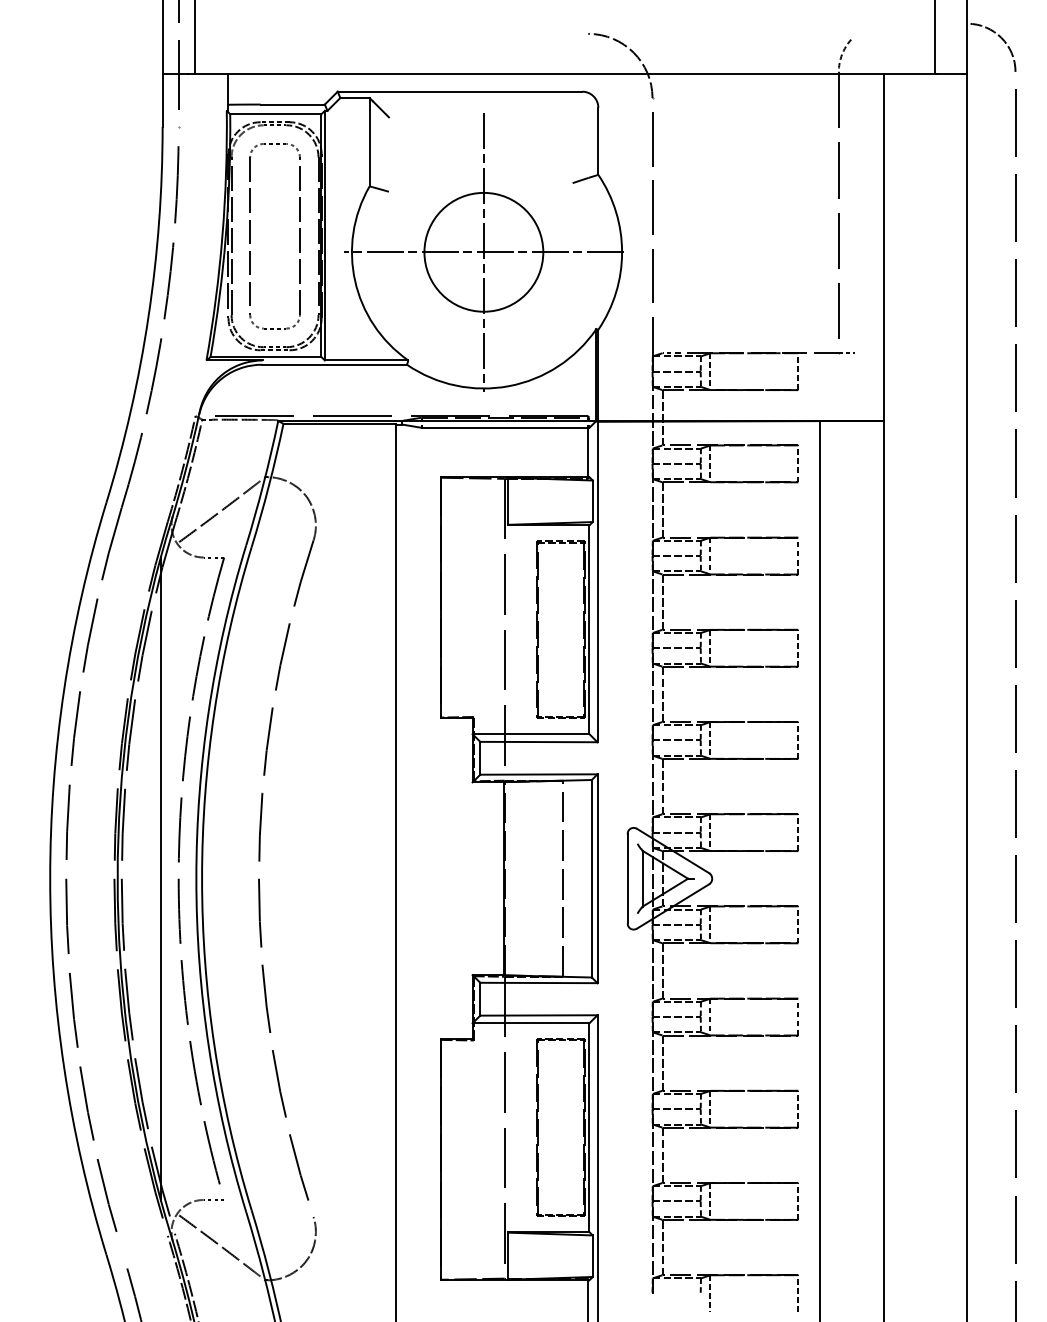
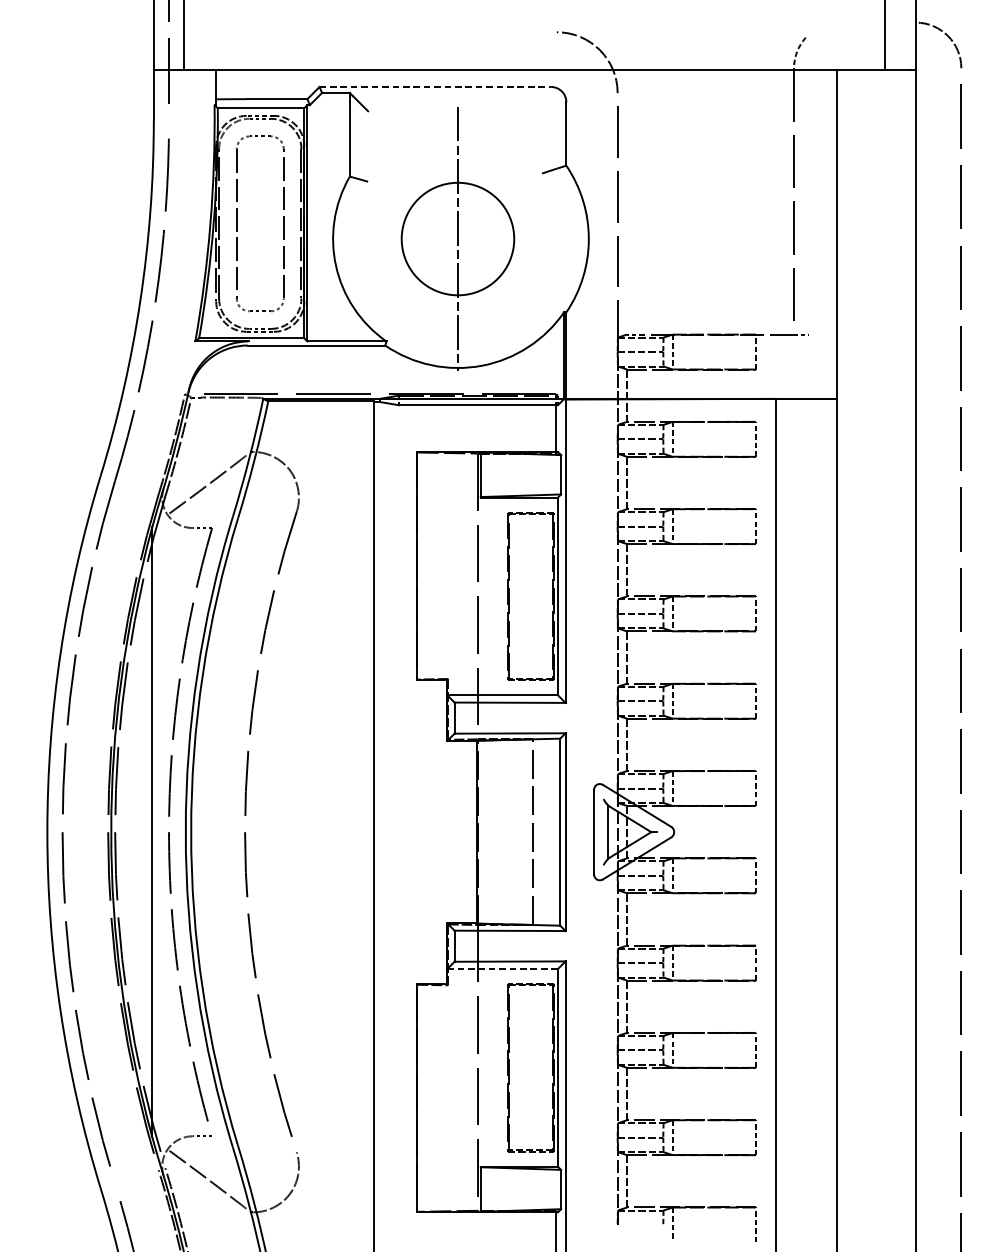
line: (460, 91) -> (435, 86), solid -> dashed
line: (483, 252) -> (457, 239), removed
line: (530, 1023) -> (502, 969), solid -> dashed

